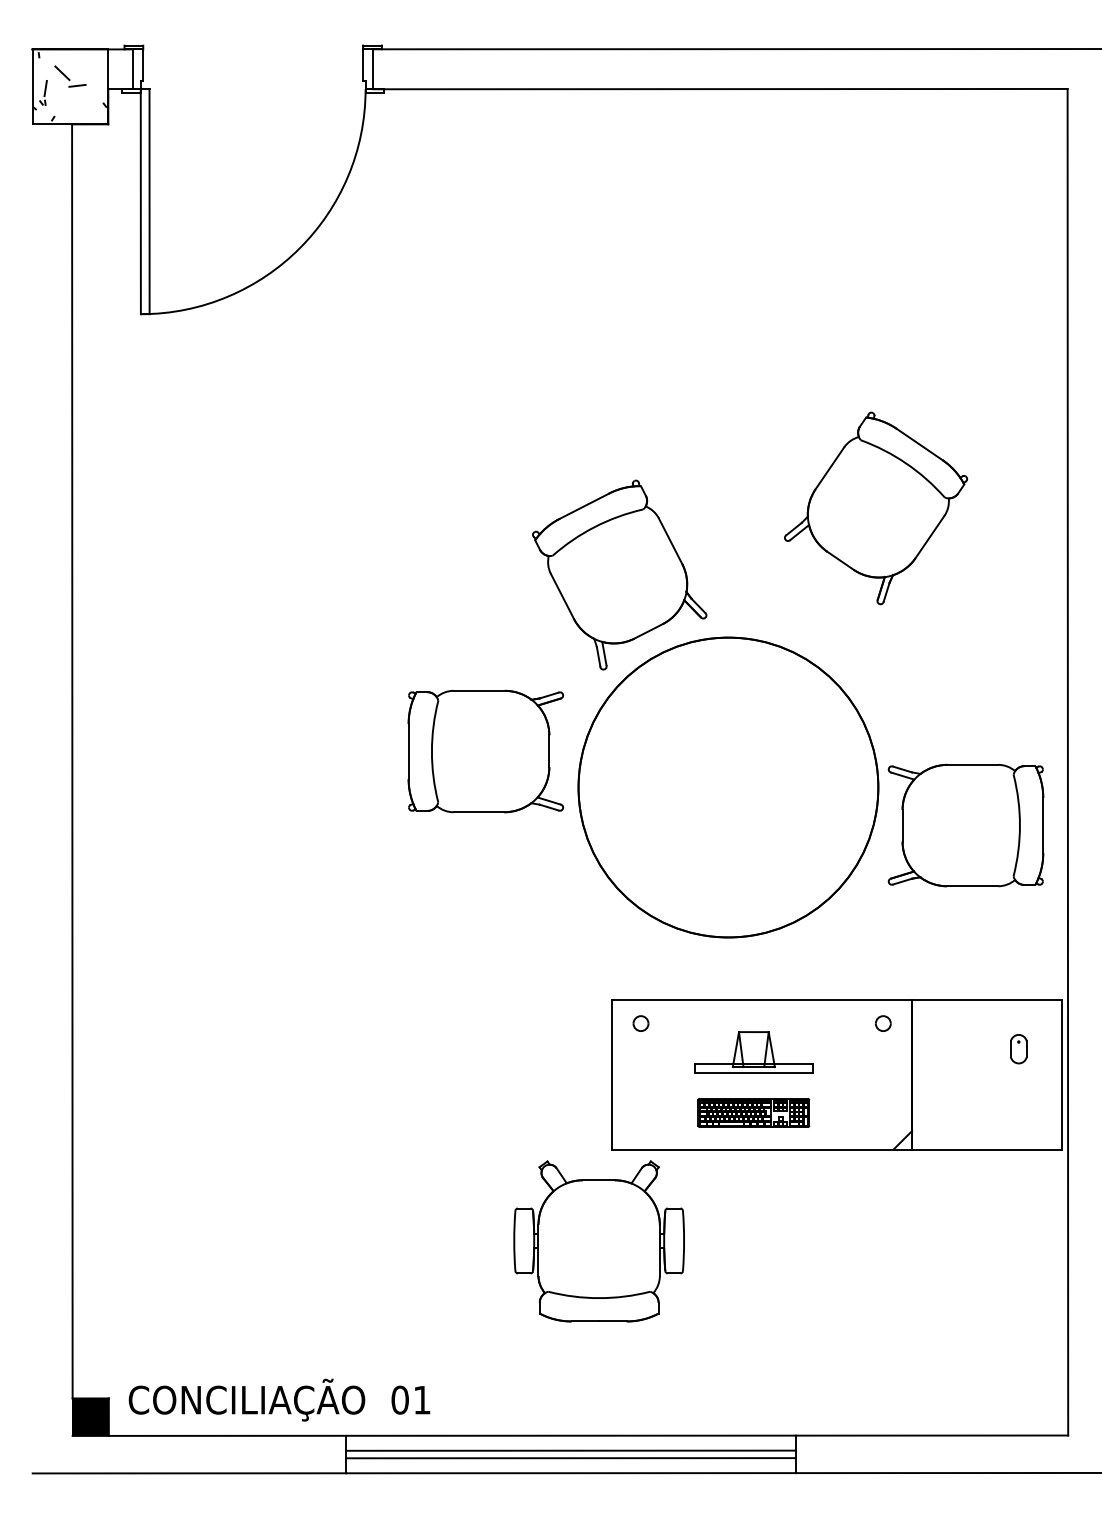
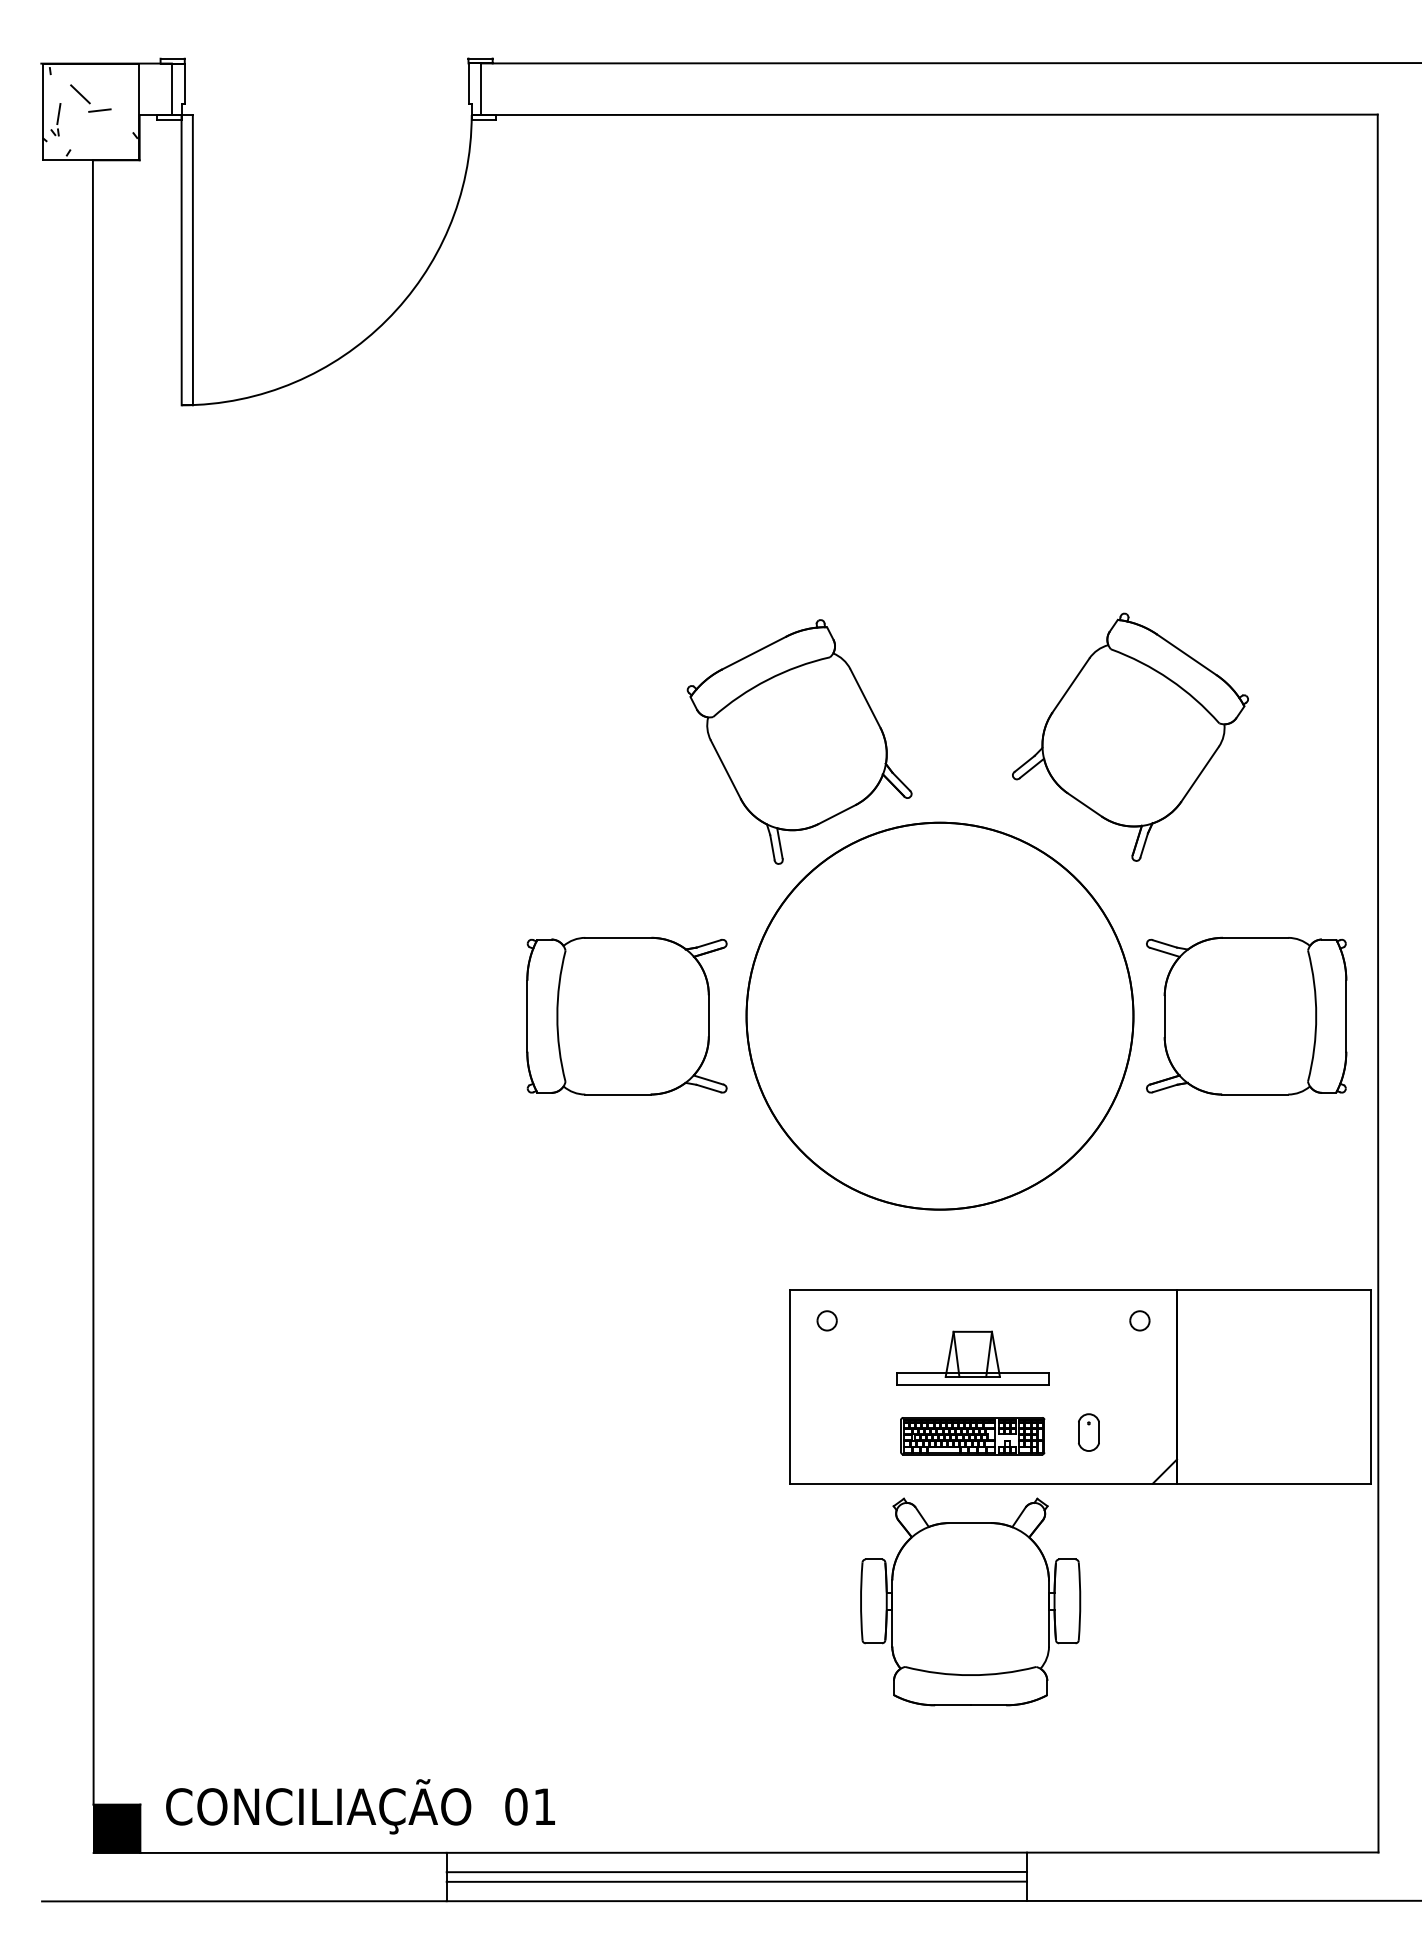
part: (875, 508) -> (1129, 737), moved
part: (485, 751) -> (626, 1016), moved
part: (965, 825) -> (1245, 1016), moved
part: (1018, 1049) -> (1088, 1433), moved
part: (598, 1241) -> (969, 1602), moved

